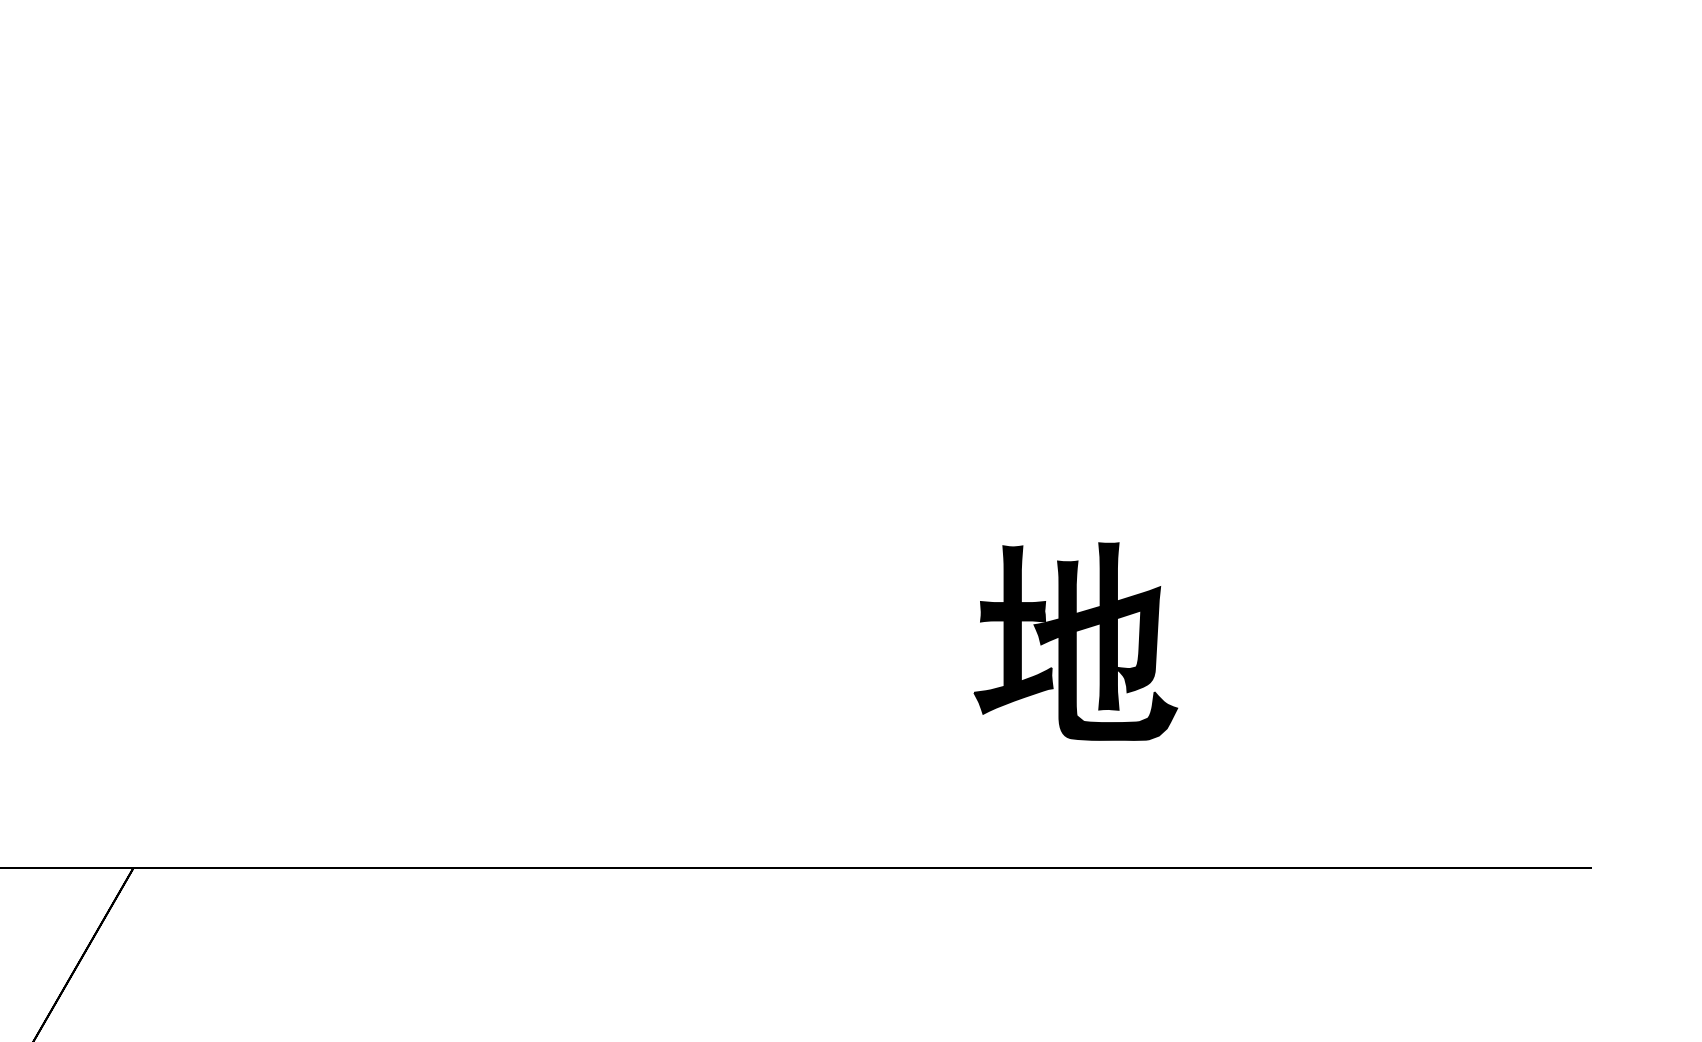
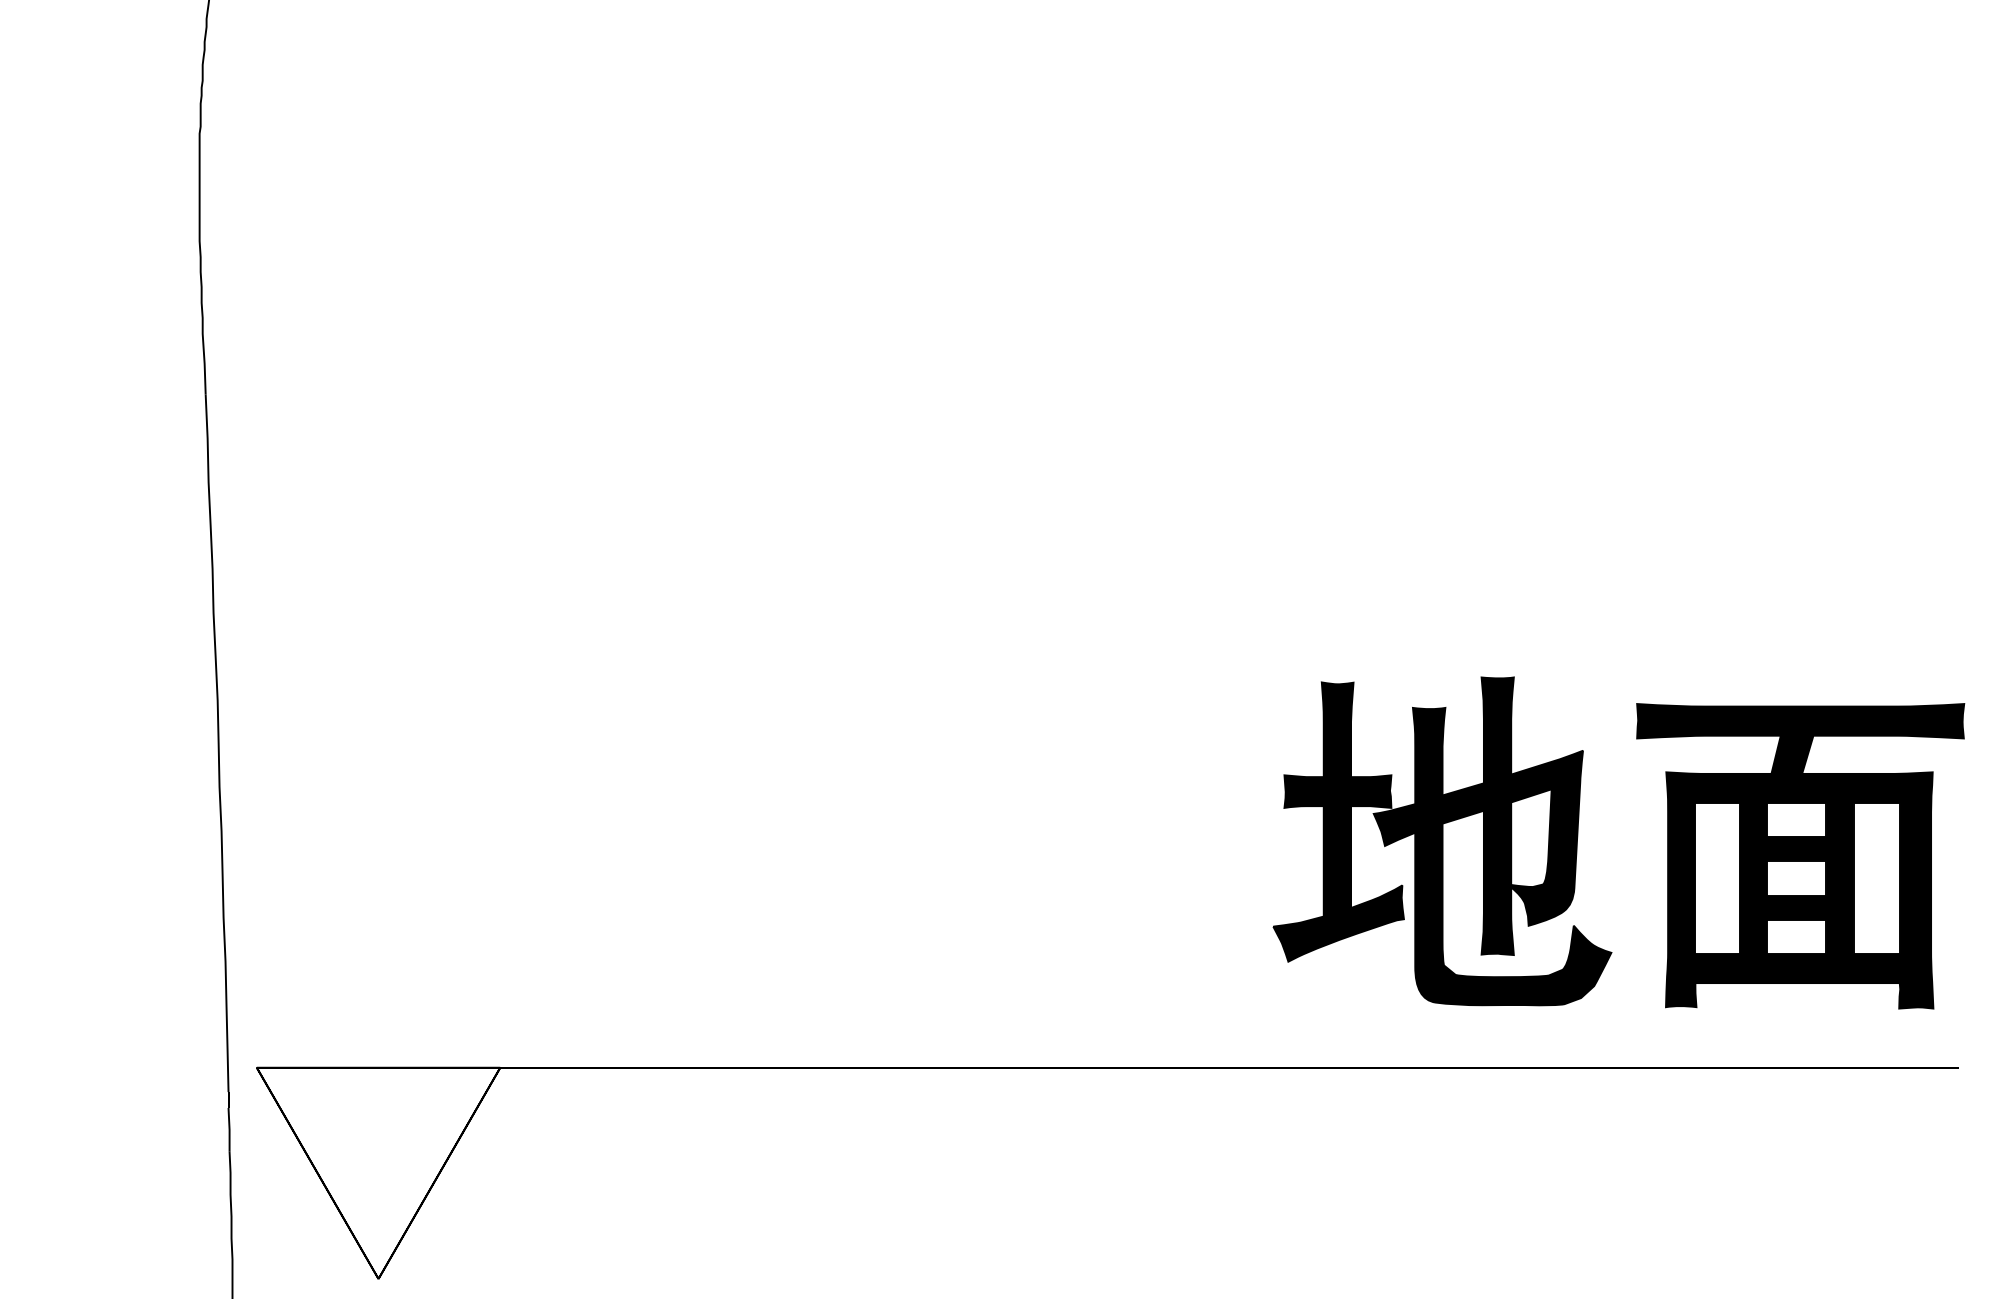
part: (1075, 641) -> (1442, 841), size x1.67
part: (1433, 656) -> (1800, 856), added

